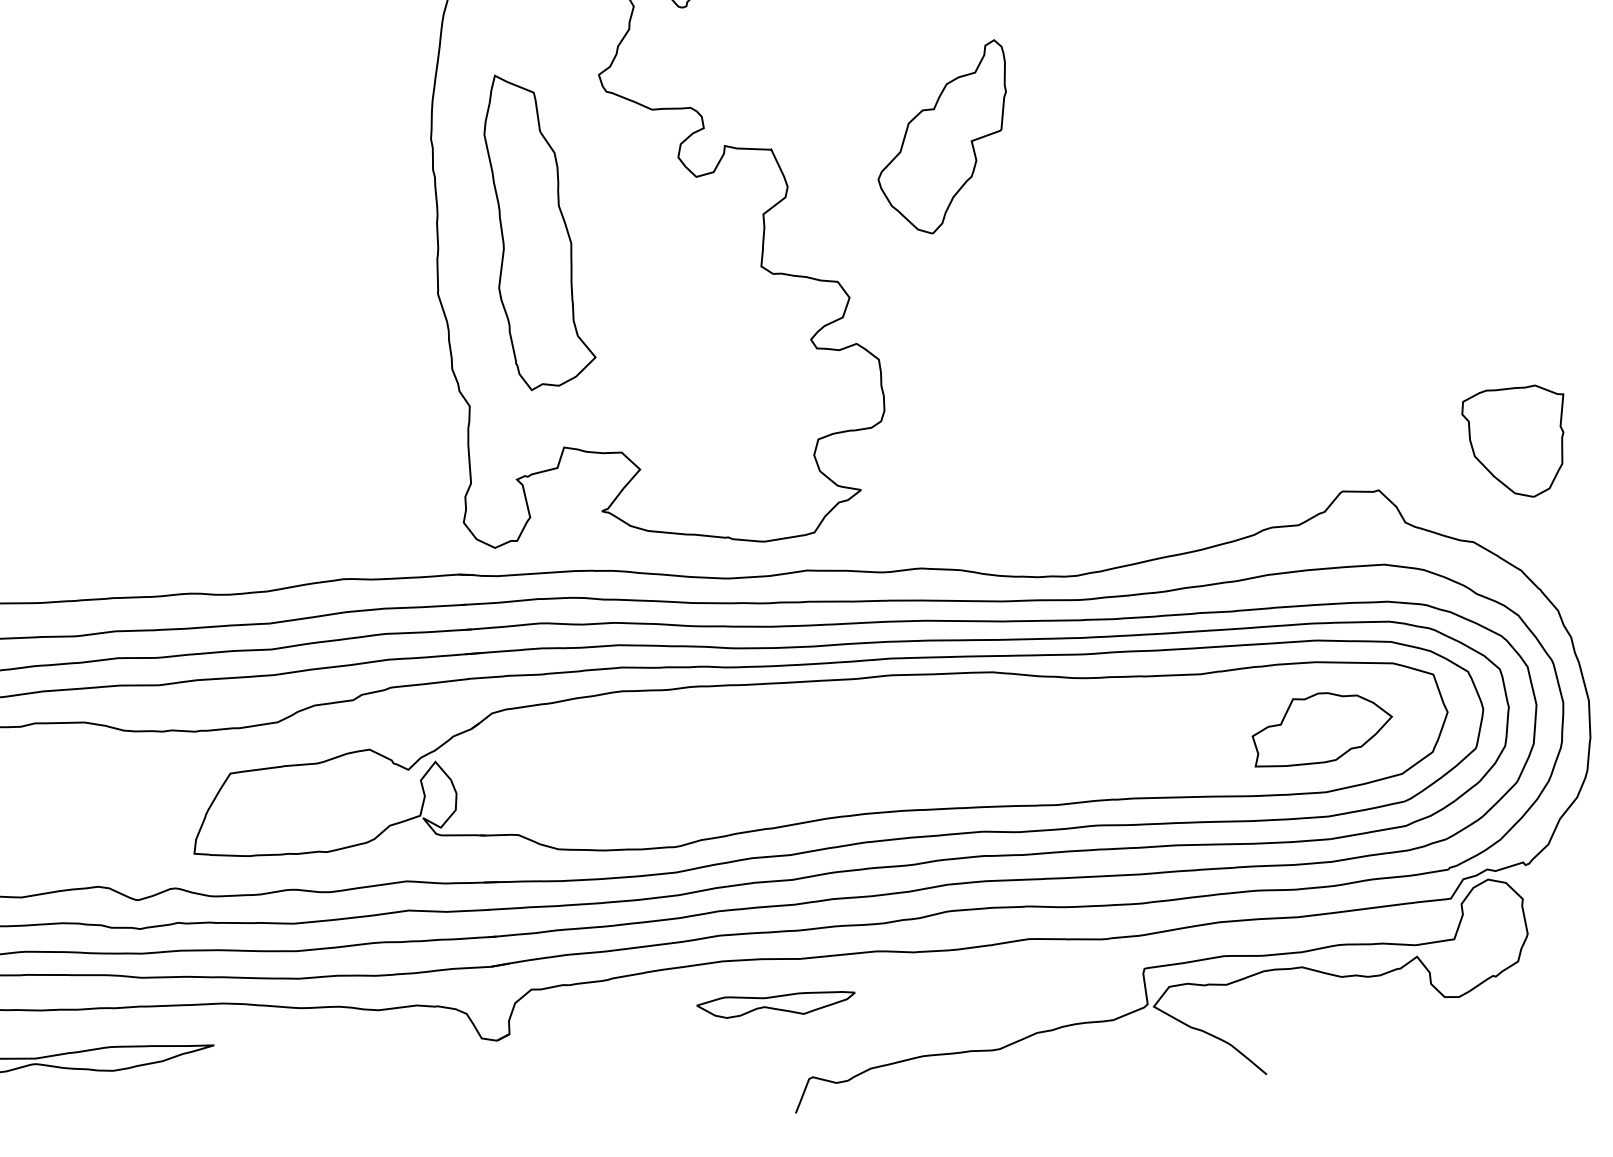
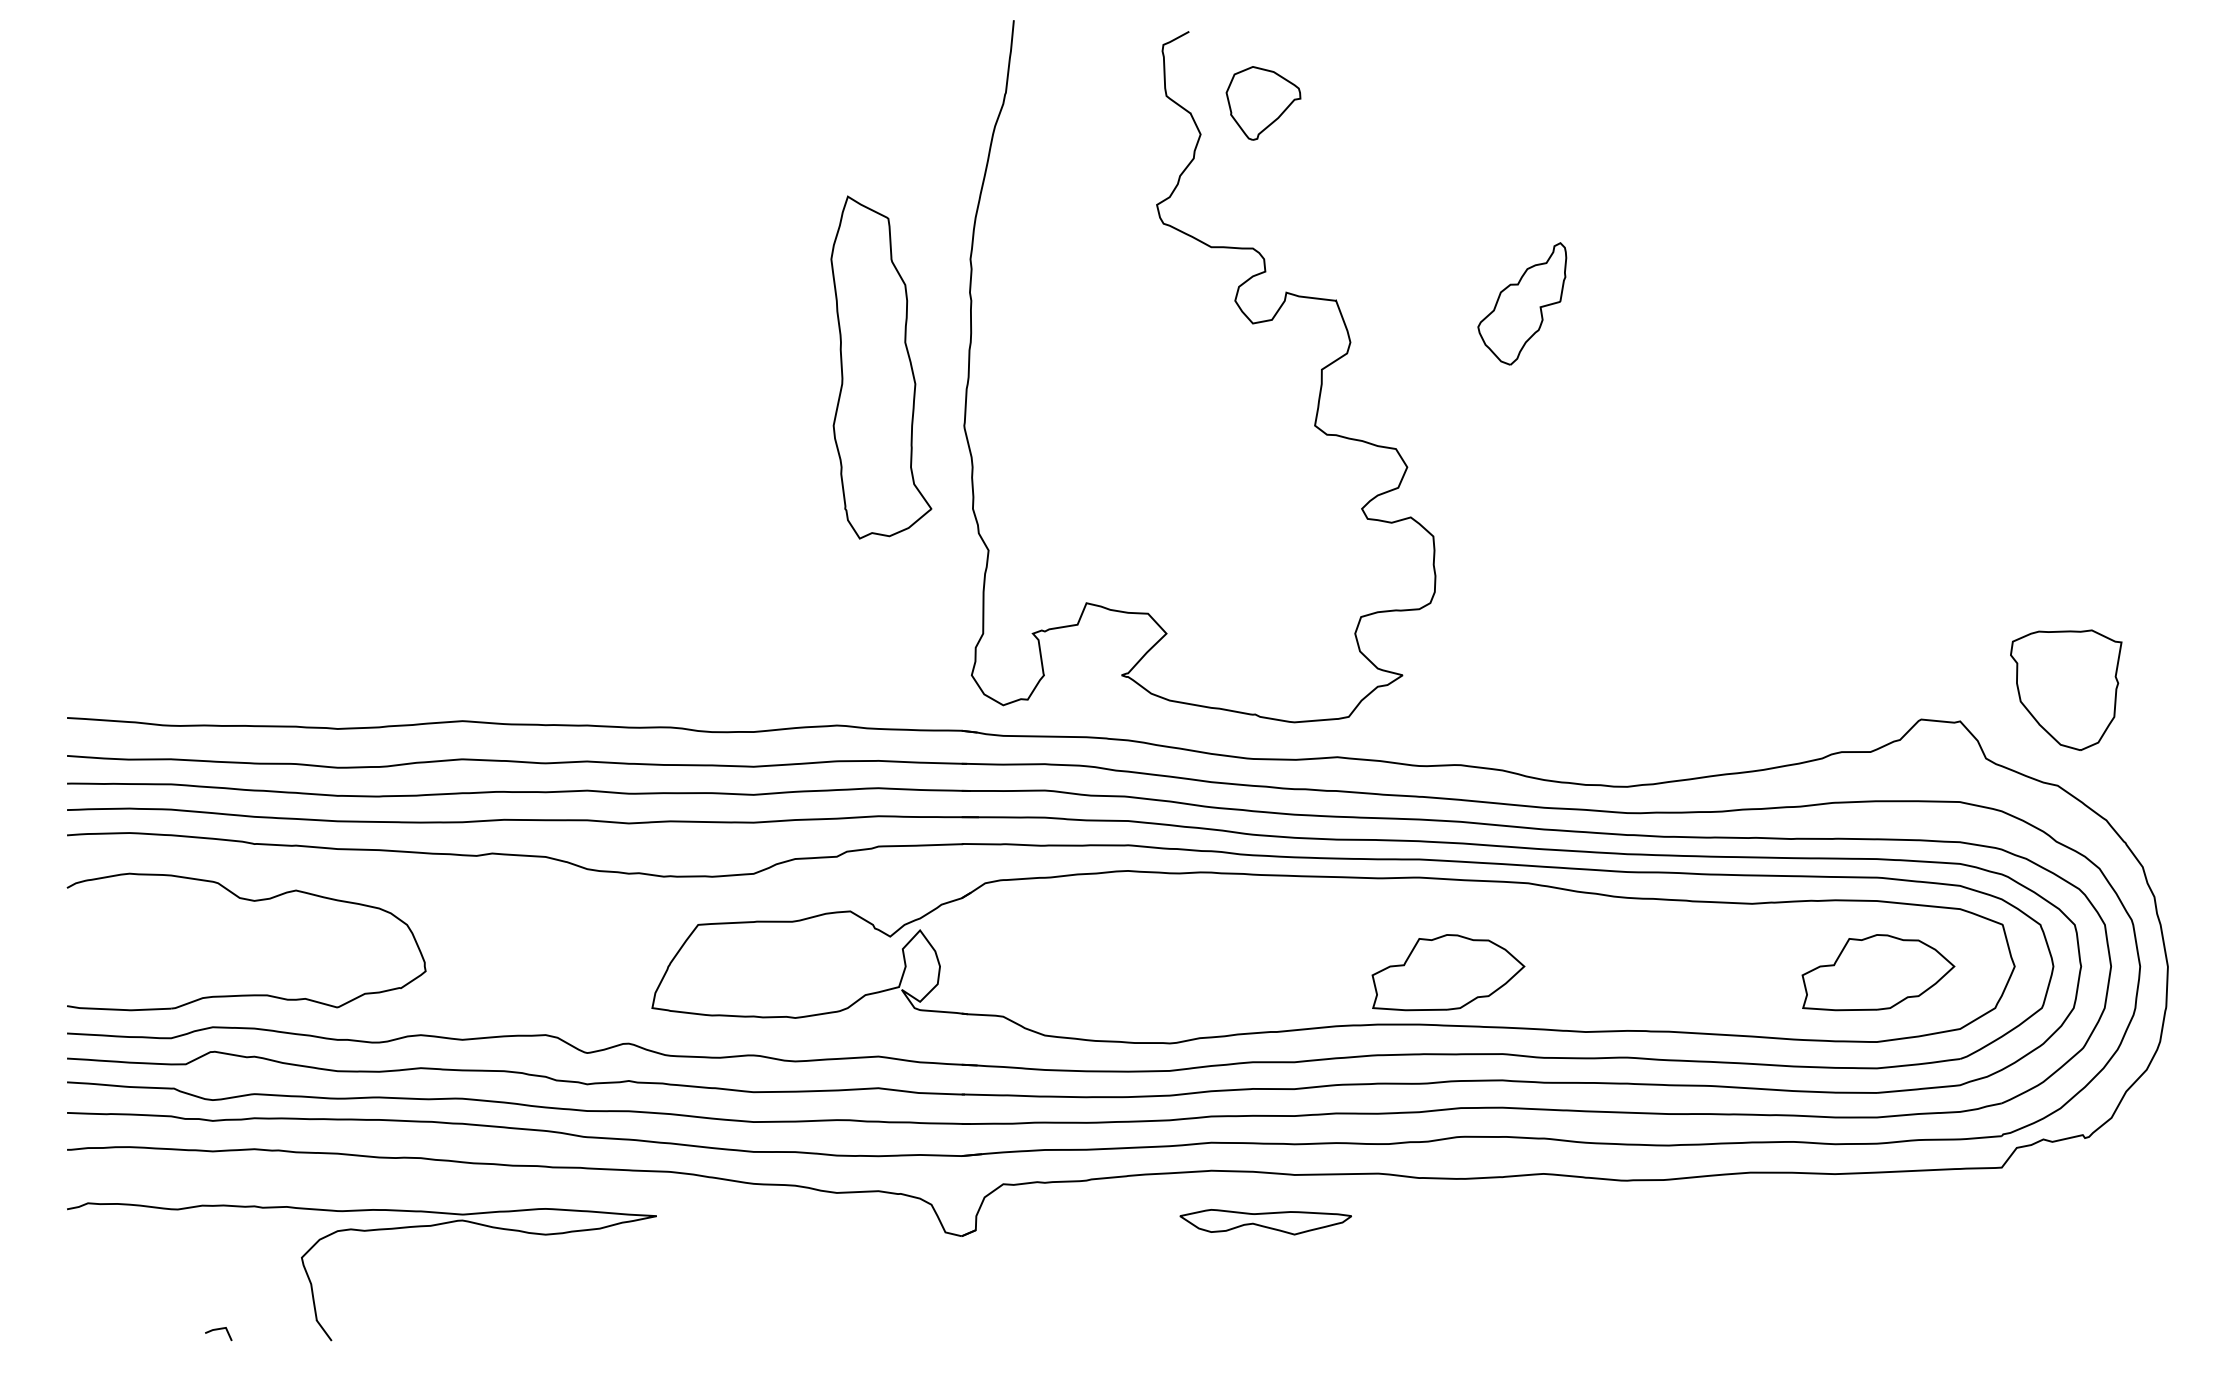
part: (943, 138) -> (1522, 303), size x0.6
part: (538, 230) -> (881, 367), moved
part: (1516, 441) -> (2066, 689), moved
part: (925, 760) -> (1448, 972), added
curve: (1161, 995) -> (1681, 1246), removed

